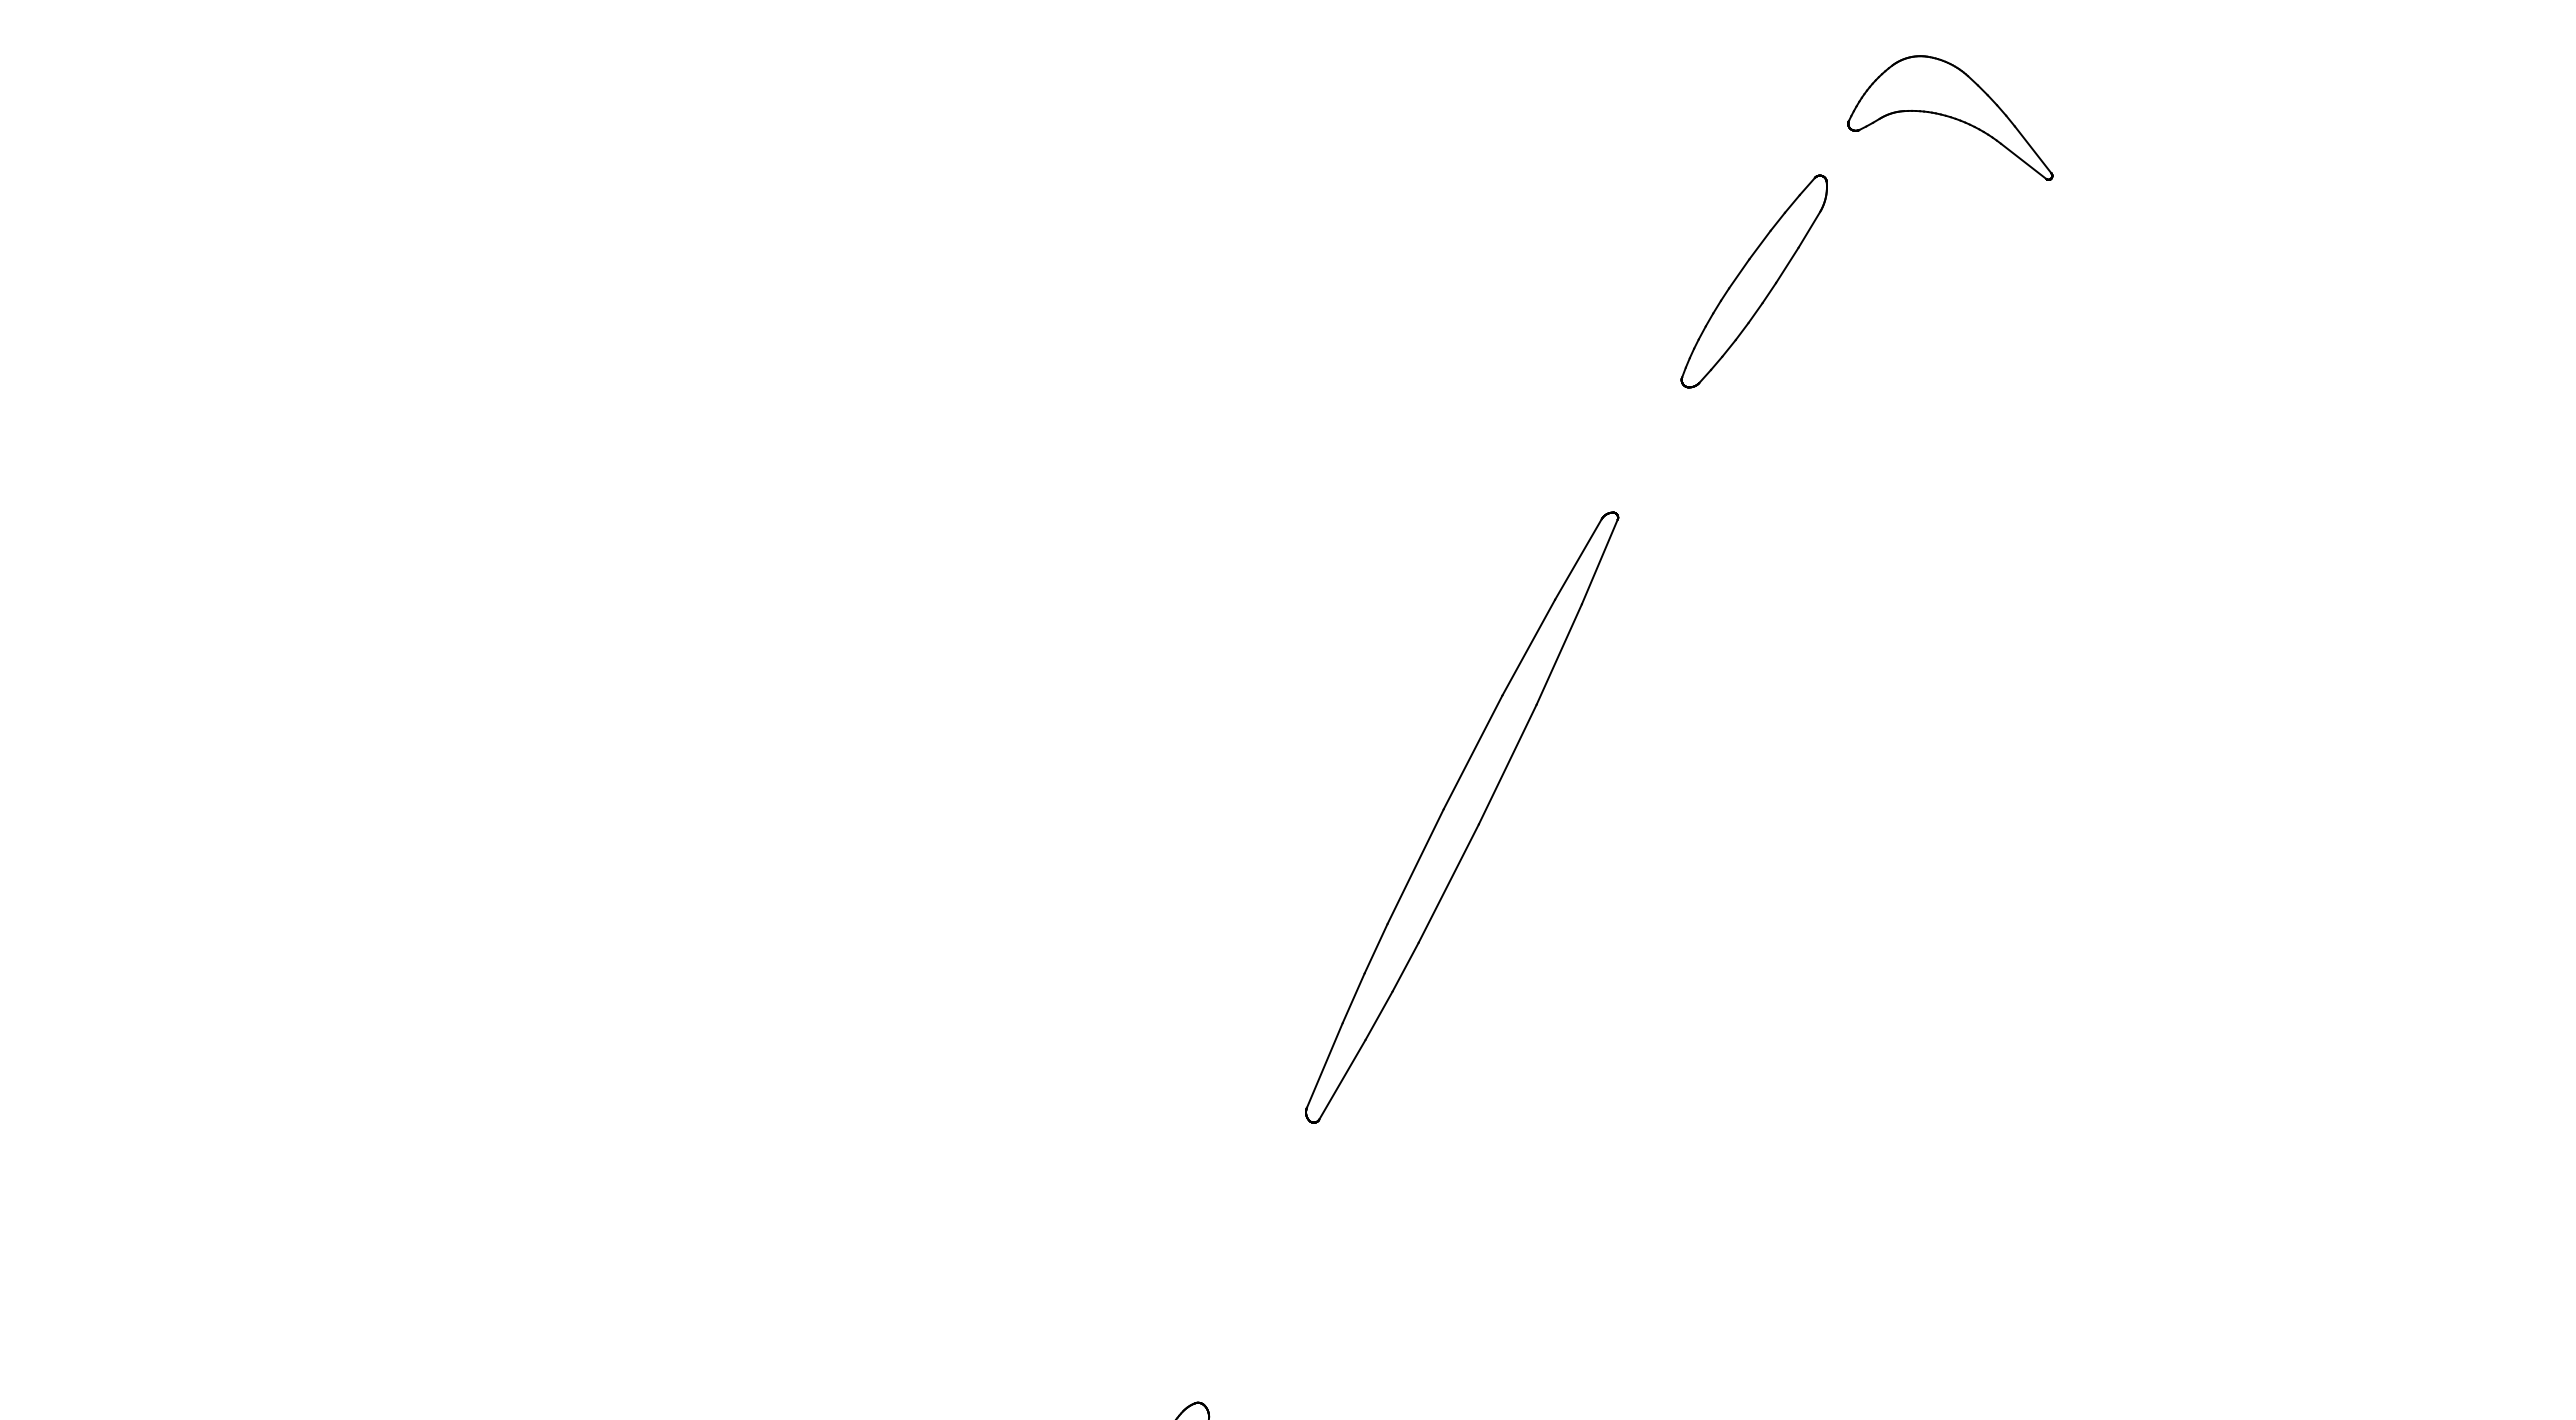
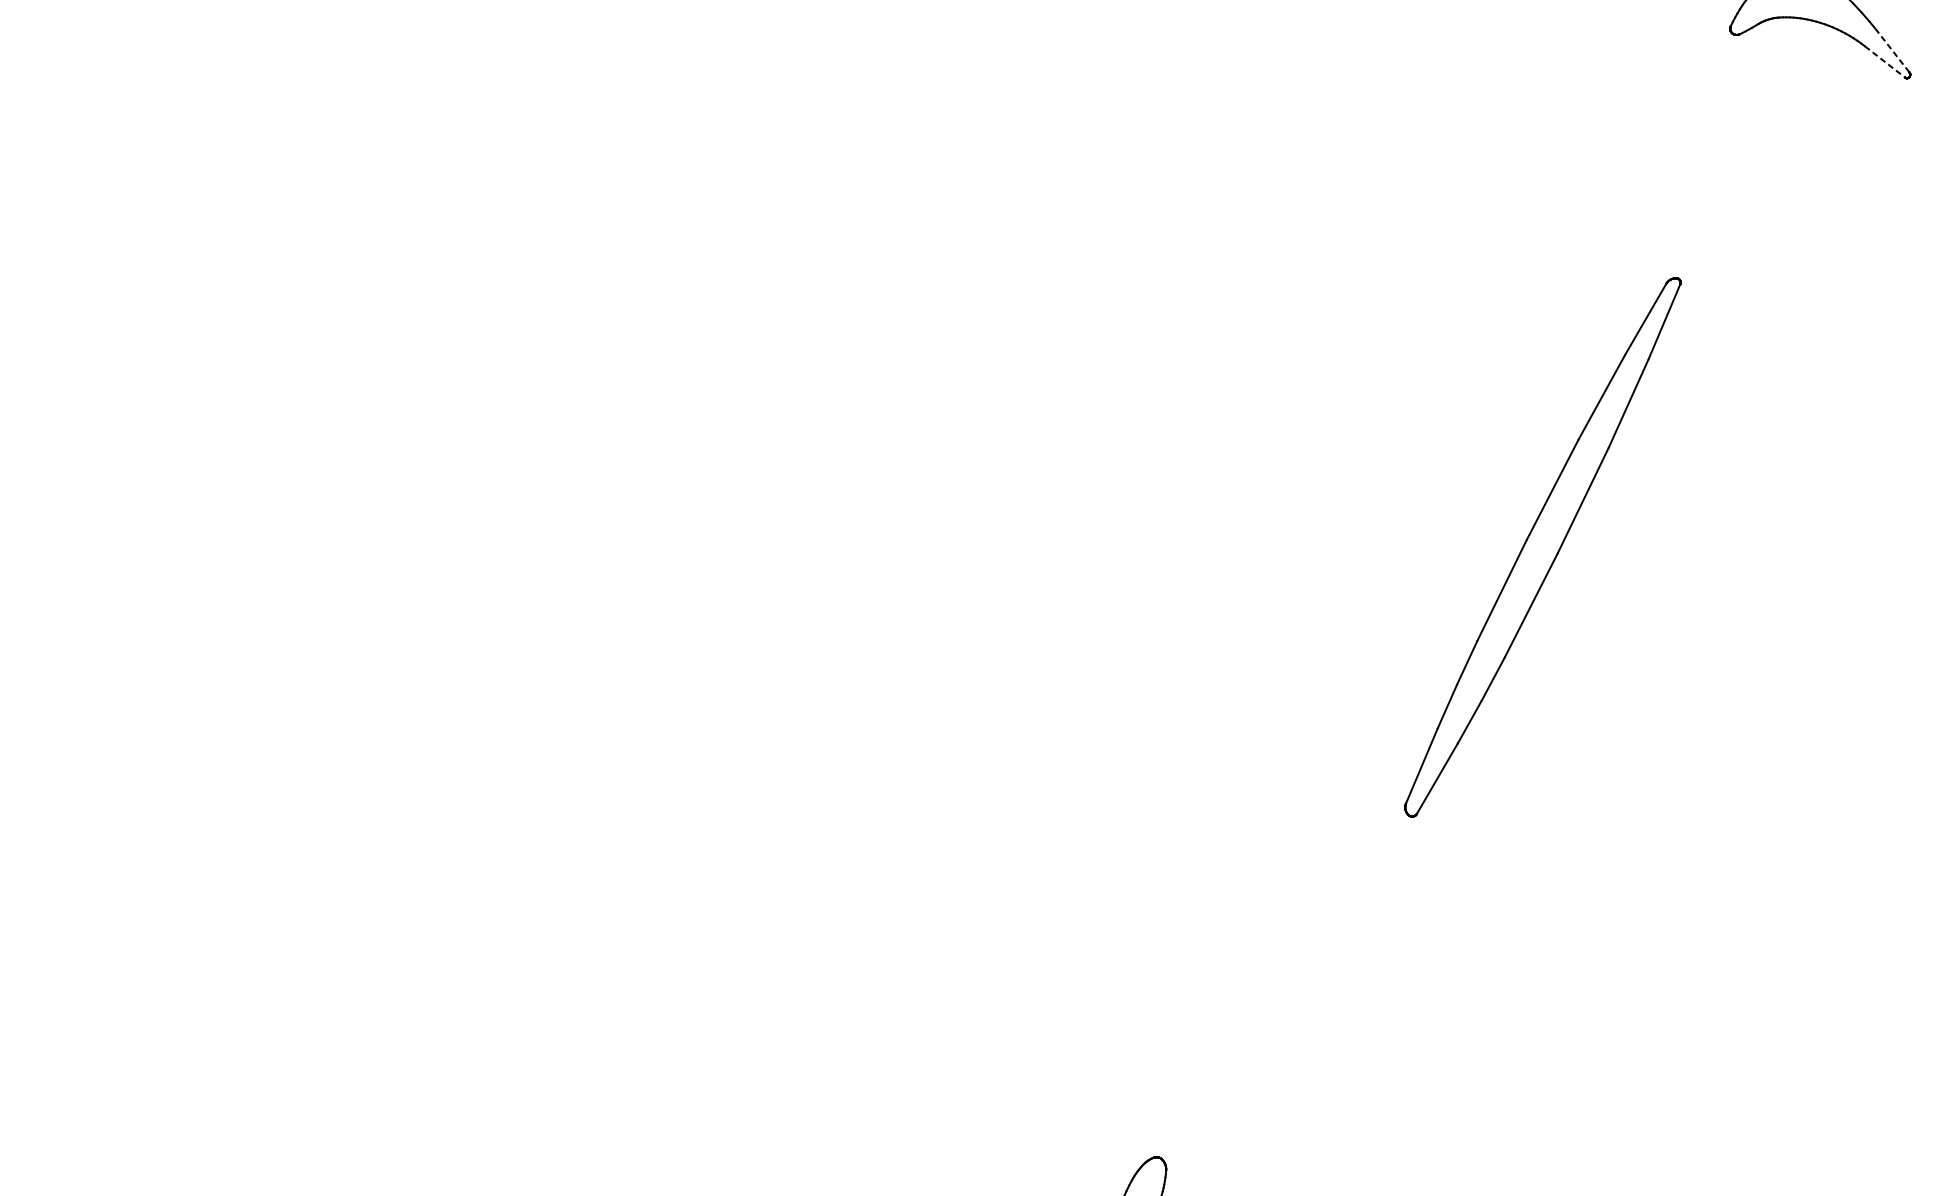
line: (2033, 149) -> (1893, 51), solid -> dashed
line: (2023, 161) -> (1884, 61), solid -> dashed
part: (1753, 281) -> (1646, 167), removed
part: (1462, 817) -> (1543, 547), moved

